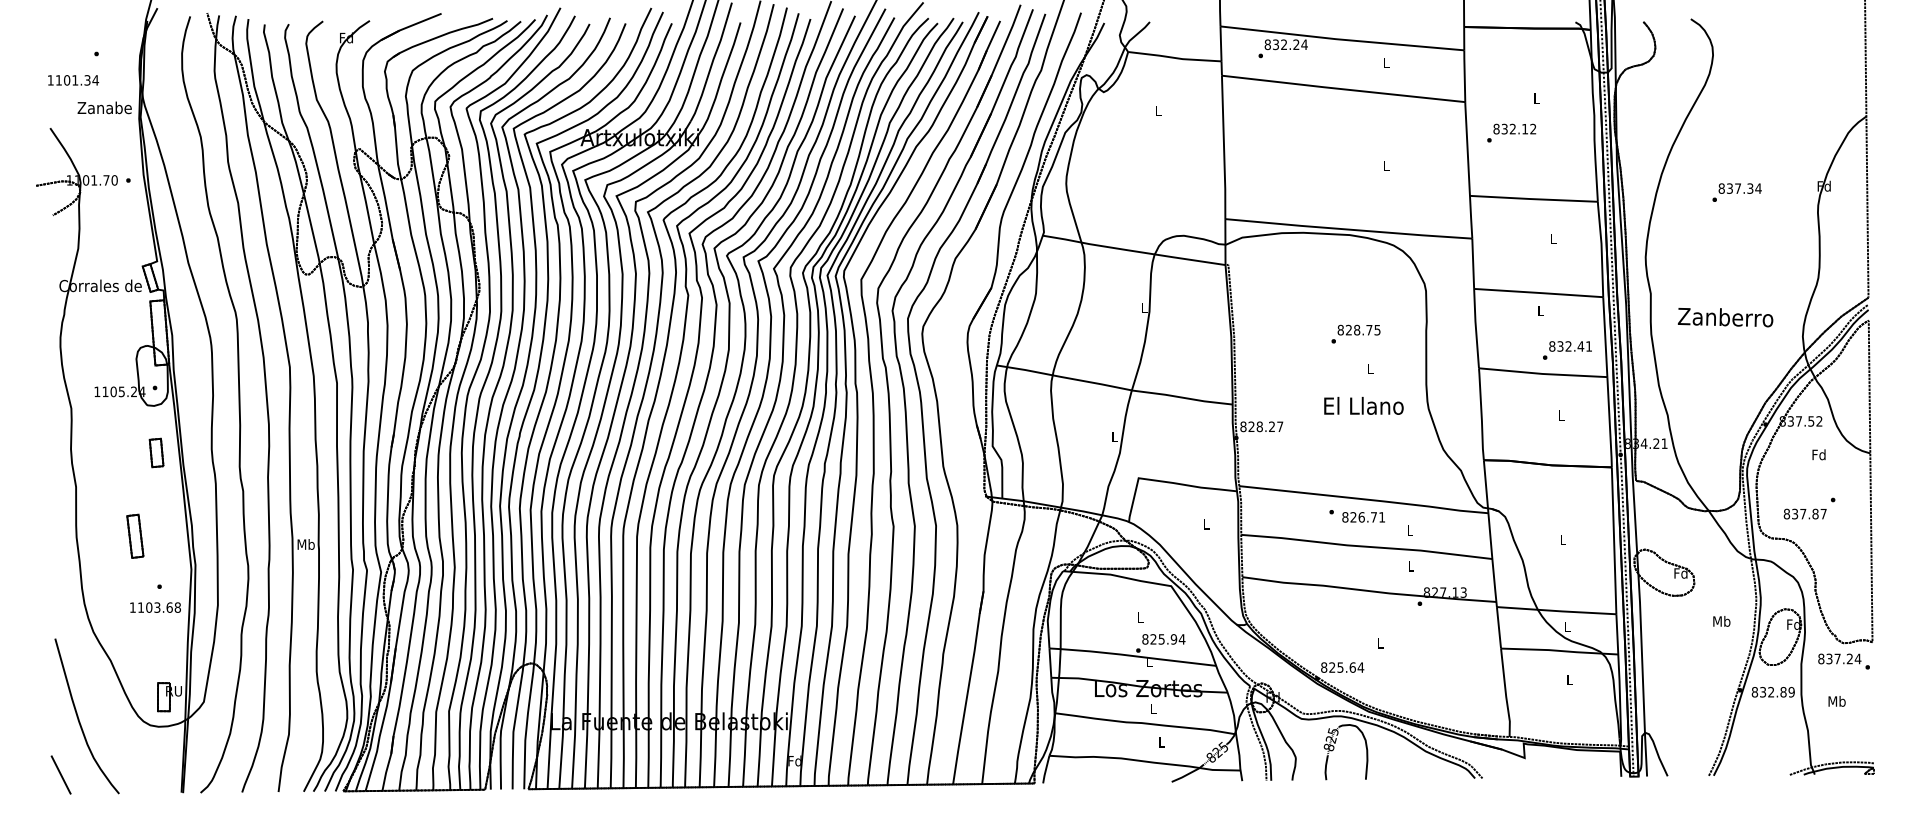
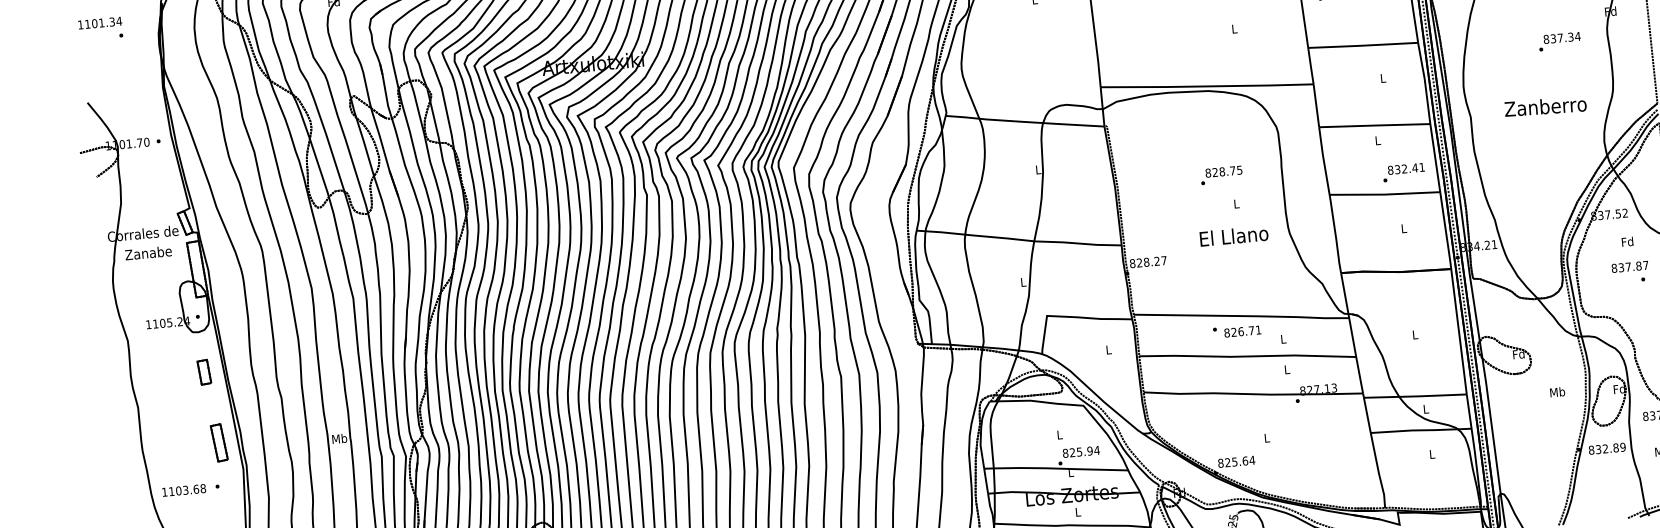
text: (73, 80) -> (100, 23), moved
text: (104, 107) -> (148, 252), moved
text: (1736, 192) -> (1559, 41), moved
text: (1725, 317) -> (1545, 106), moved
text: (1804, 513) -> (1629, 266), moved
part: (135, 535) -> (219, 442), moved
text: (155, 607) -> (184, 490), moved

